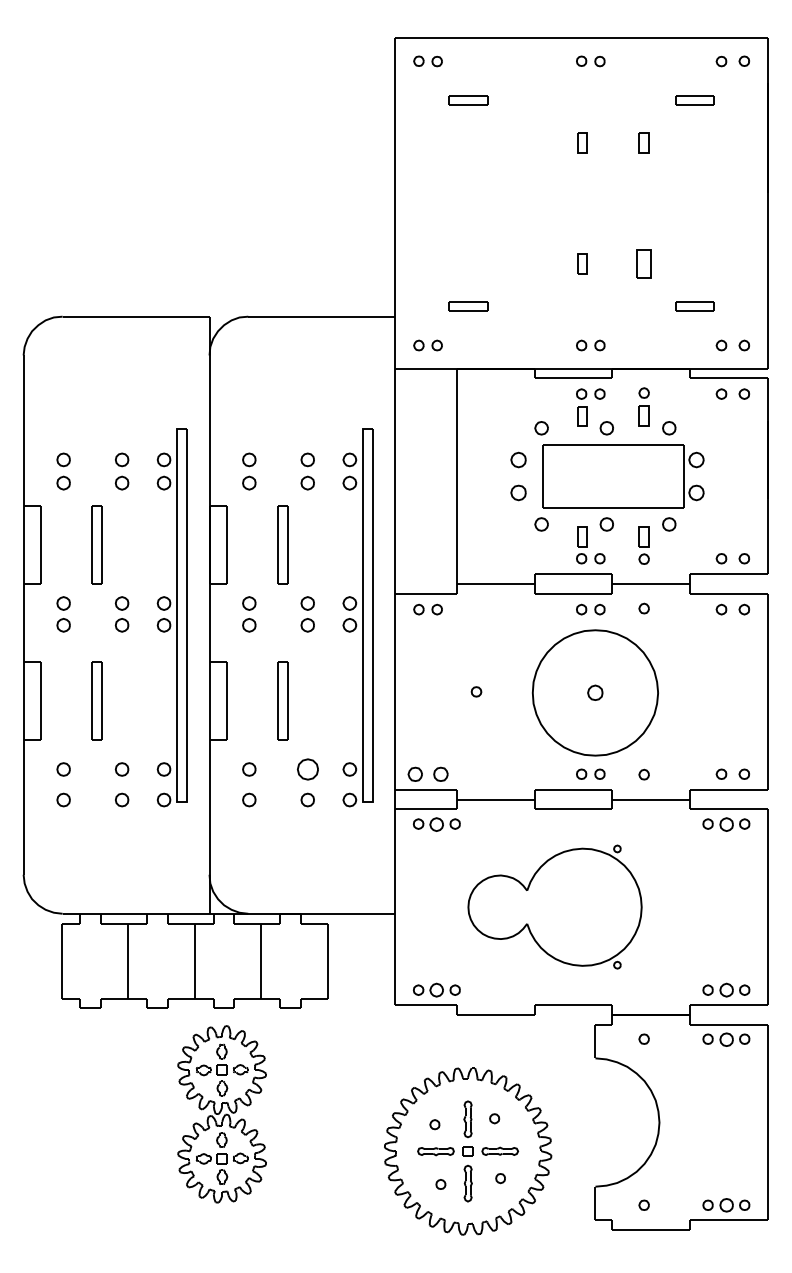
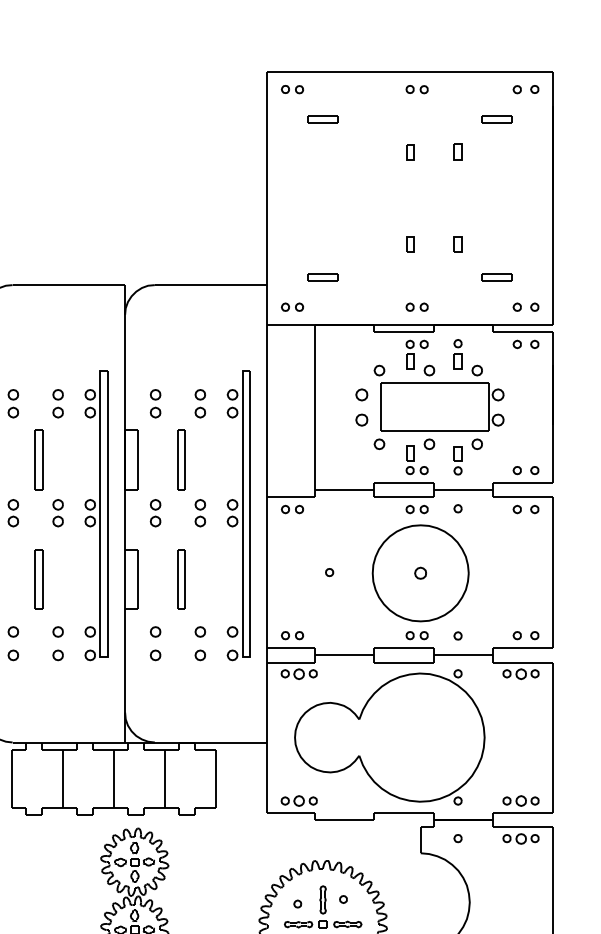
part: (643, 263) -> (457, 244), size x0.71
part: (307, 769) -> (200, 631), size x0.62
part: (427, 773) -> (292, 635), size x0.71
part: (554, 906) -> (389, 736), size x1.43

